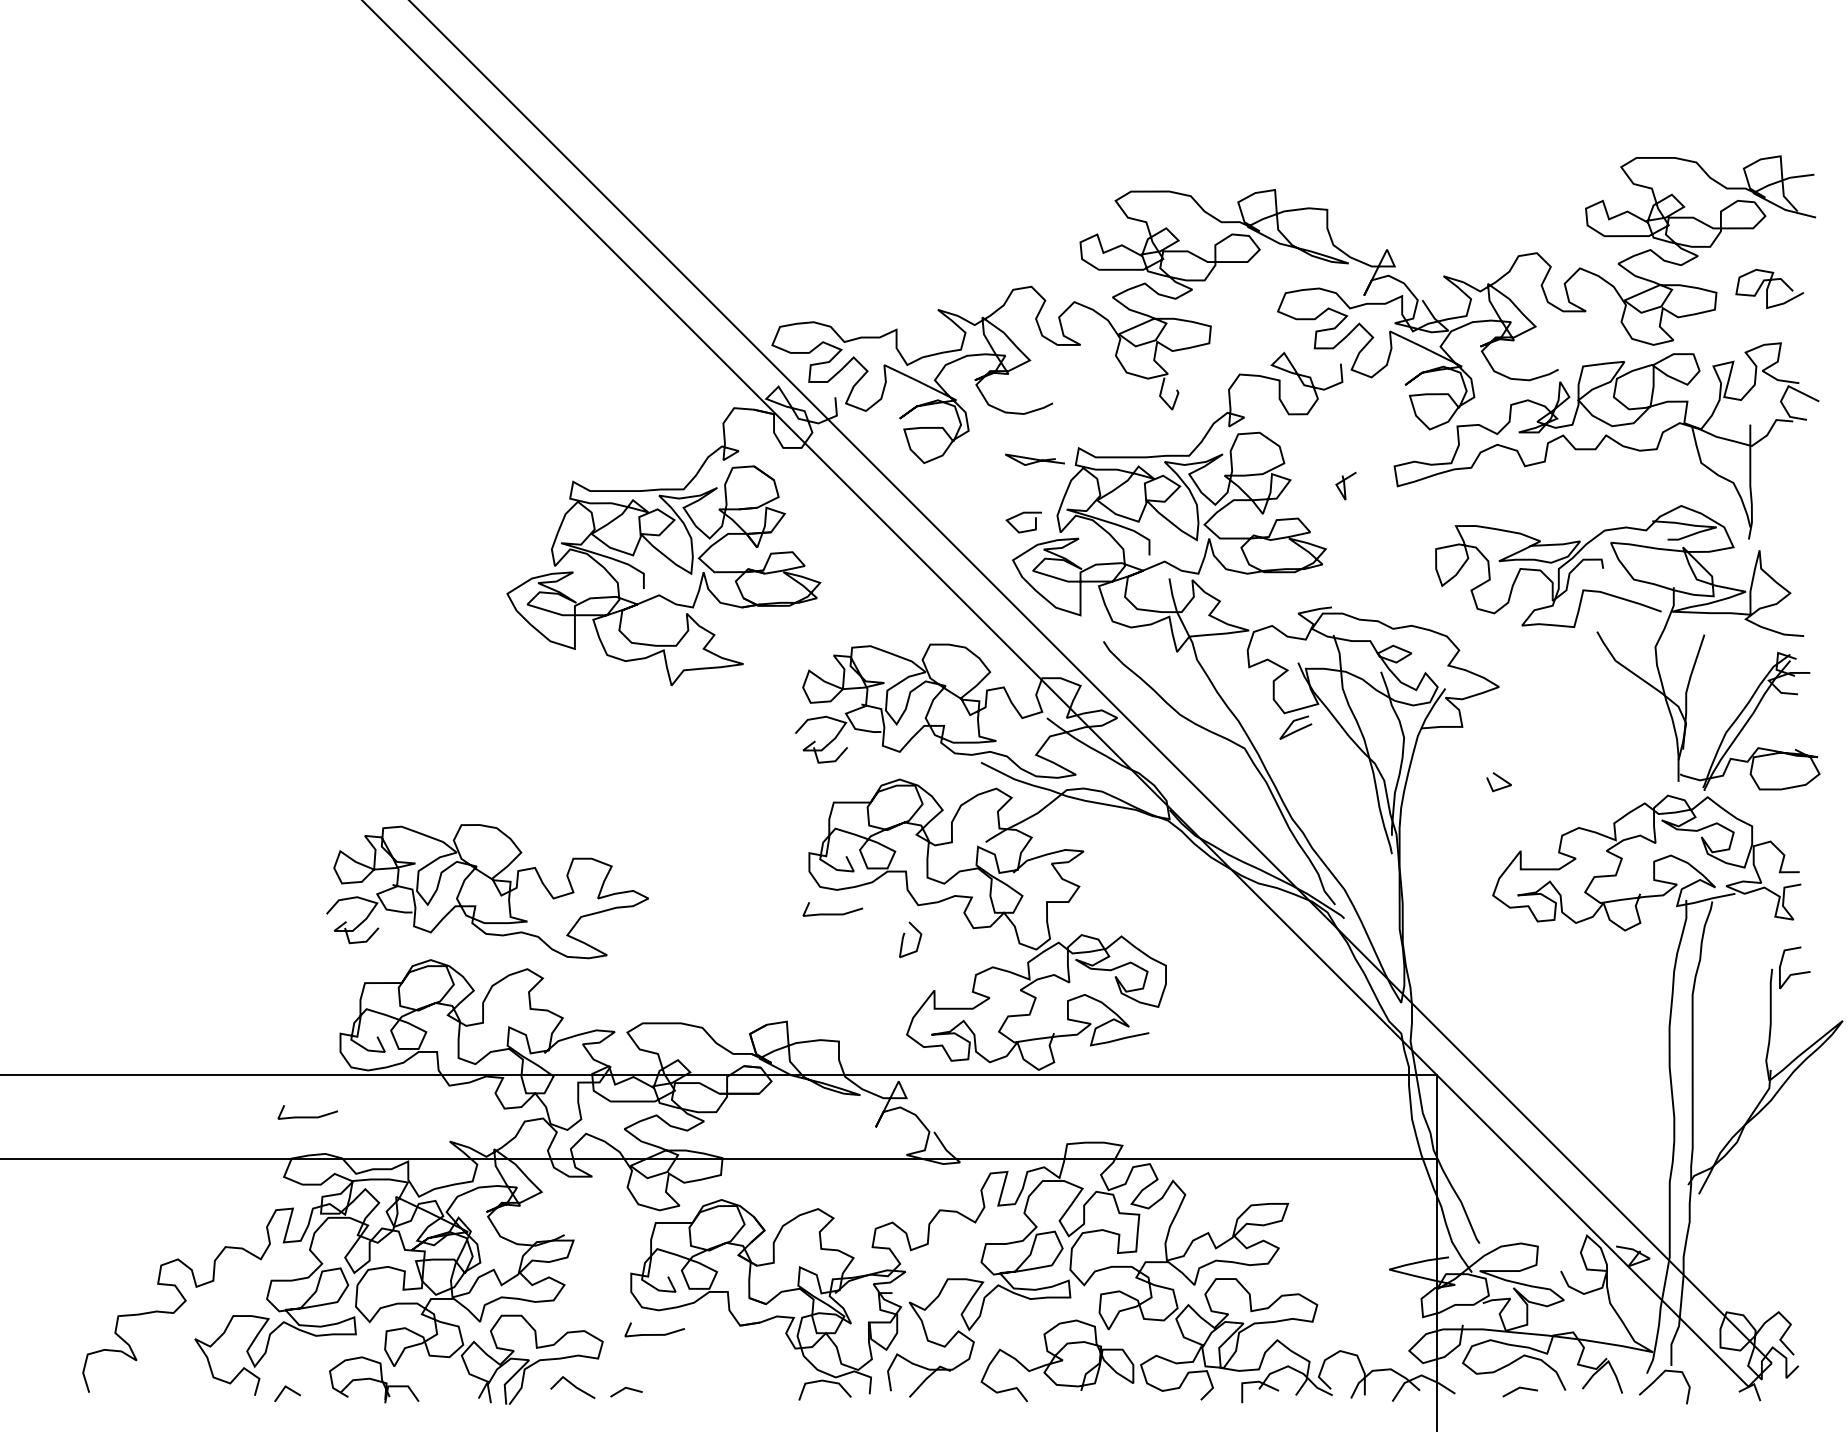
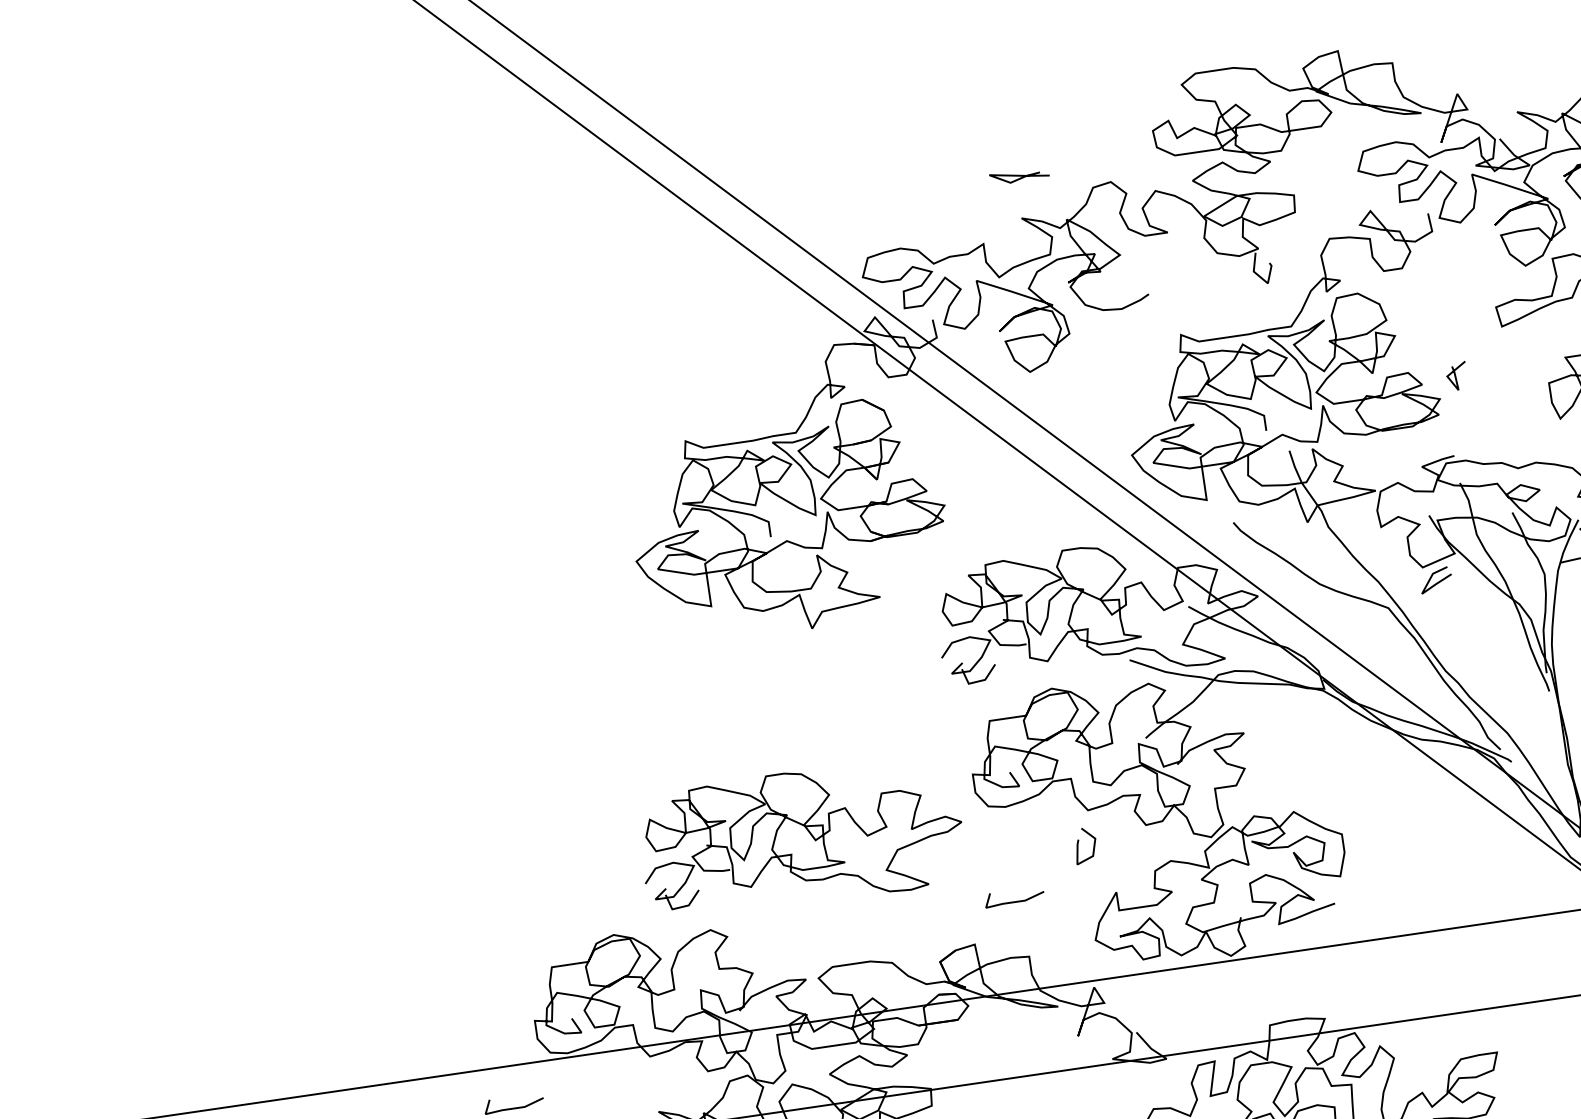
curve: (1034, 459) -> (1018, 175), moved
line: (1345, 485) -> (1456, 375), moved
curve: (1020, 515) -> (1132, 409), removed
part: (487, 891) -> (801, 838), moved
line: (832, 913) -> (1014, 901), moved

